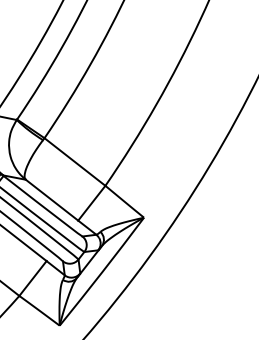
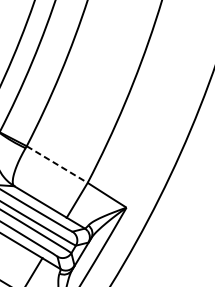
line: (74, 162) -> (56, 165), solid -> dashed

